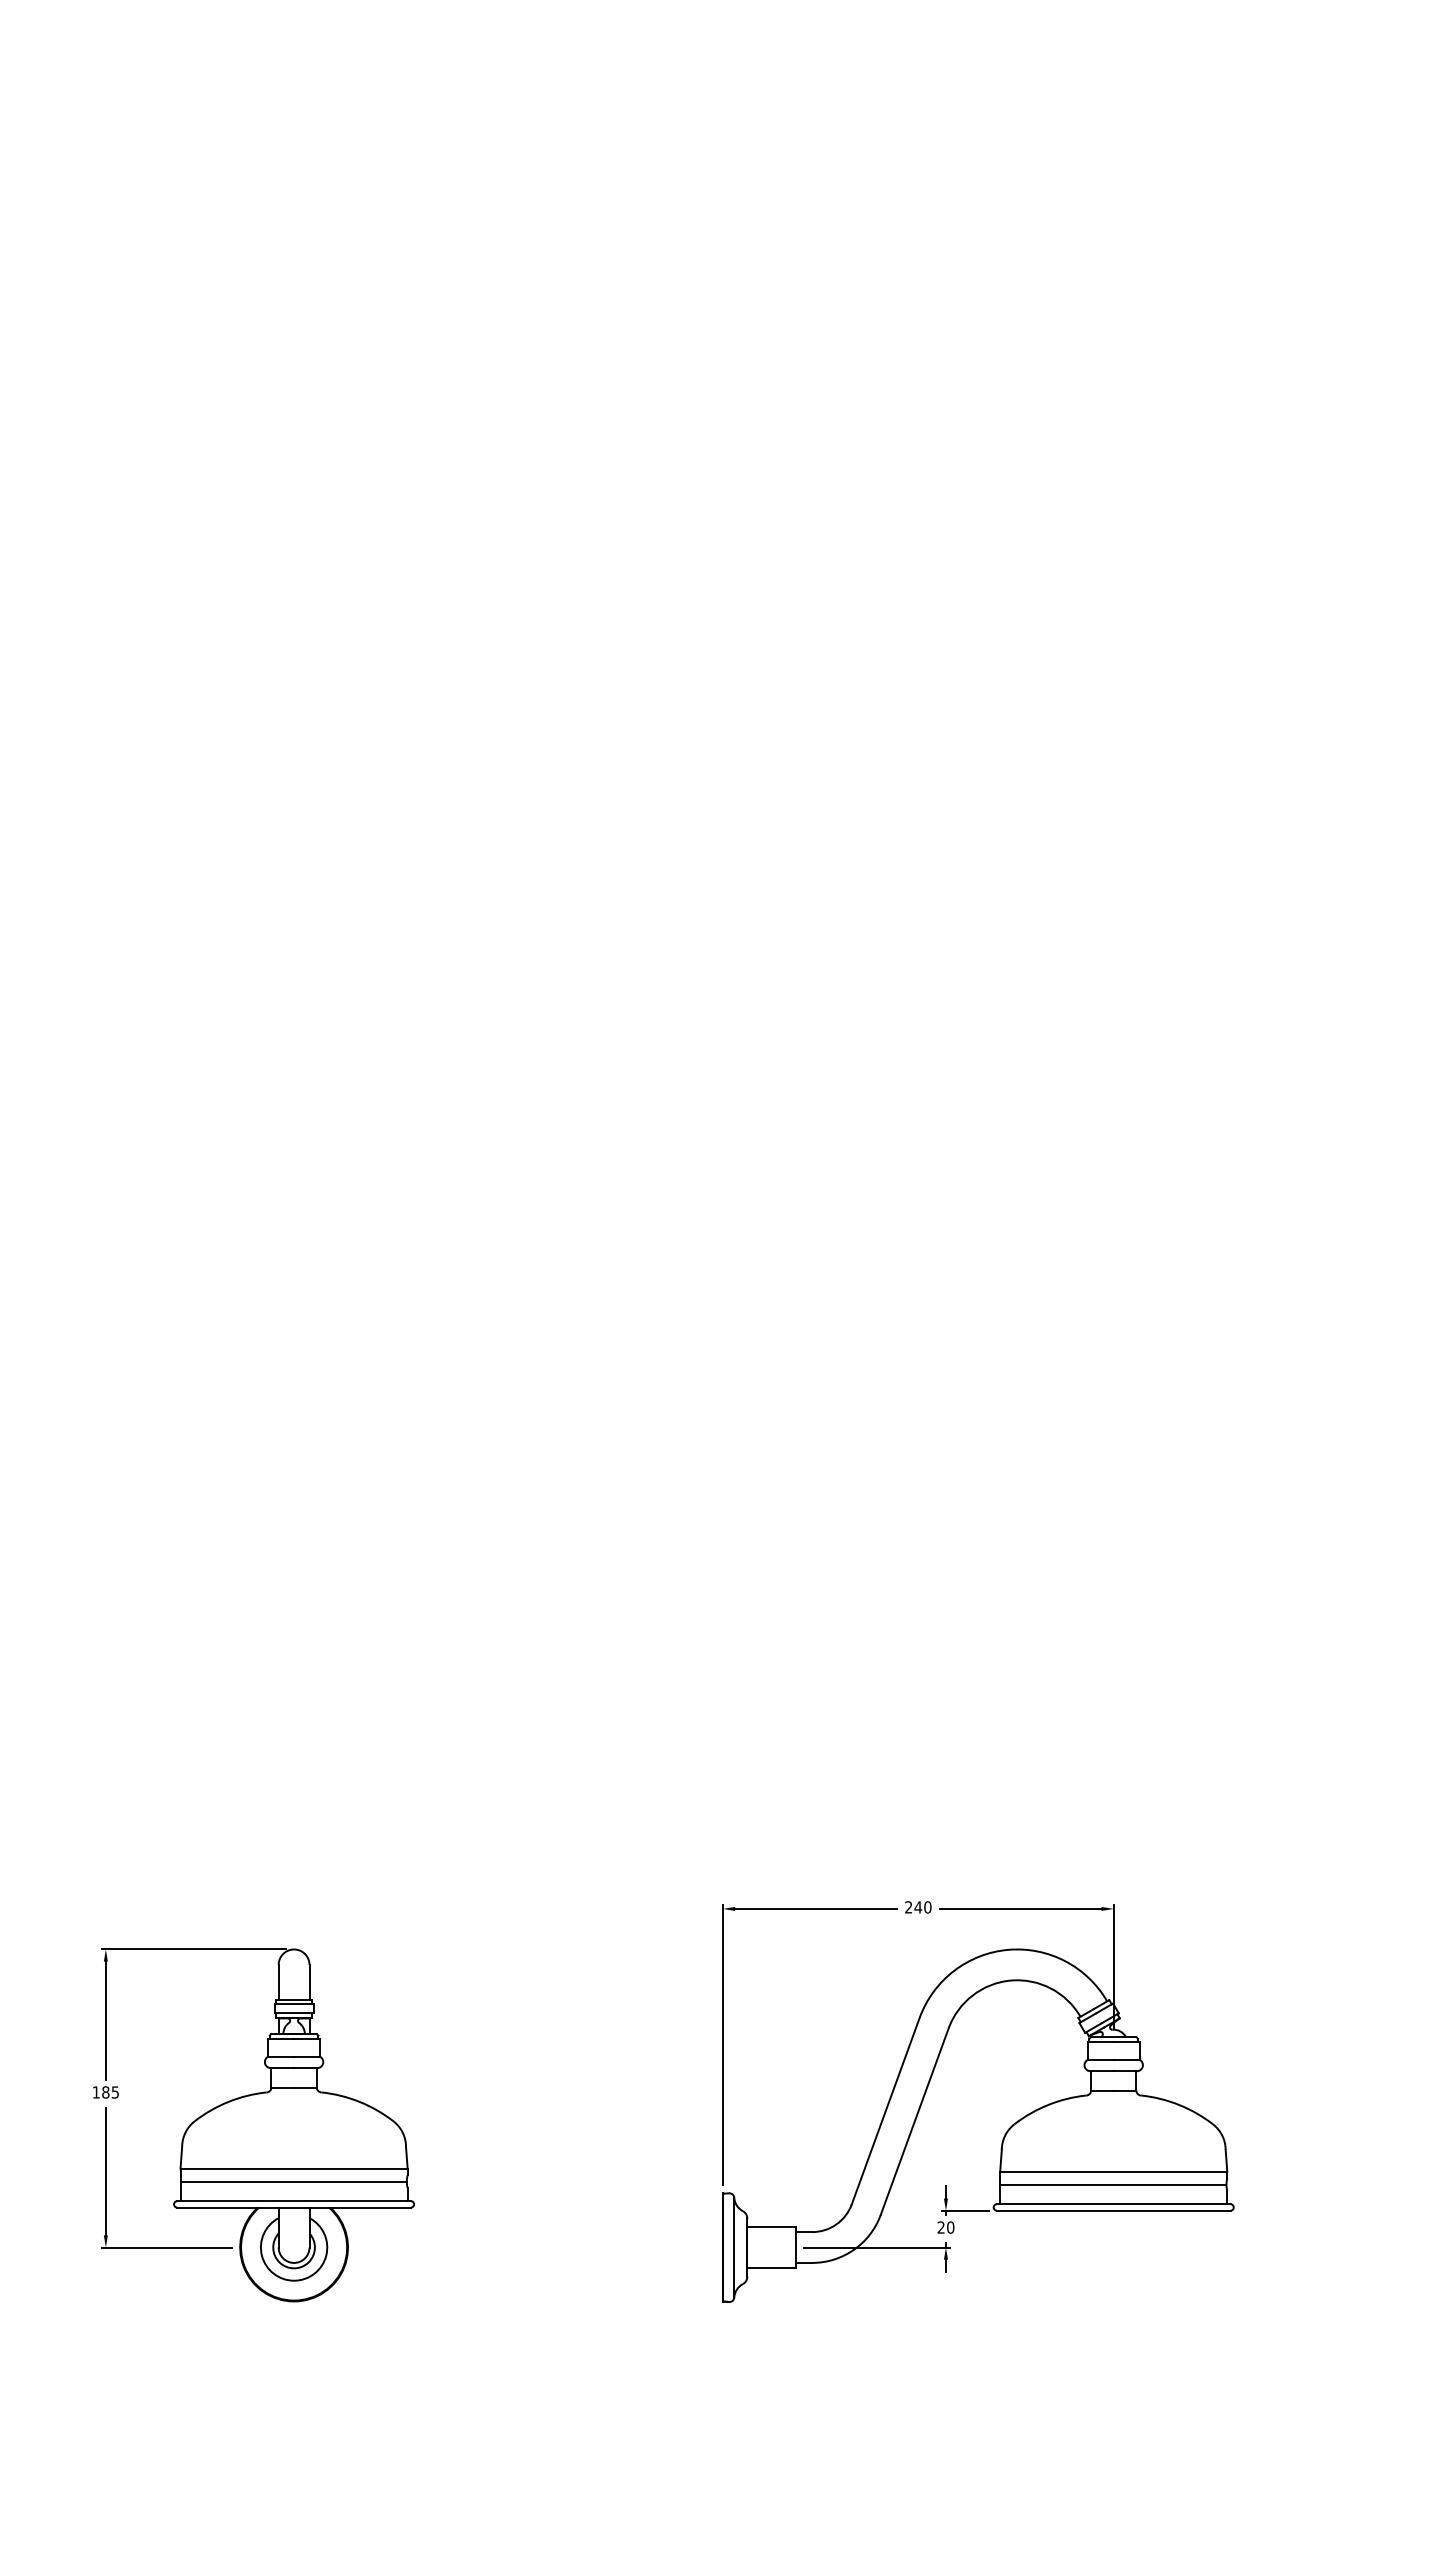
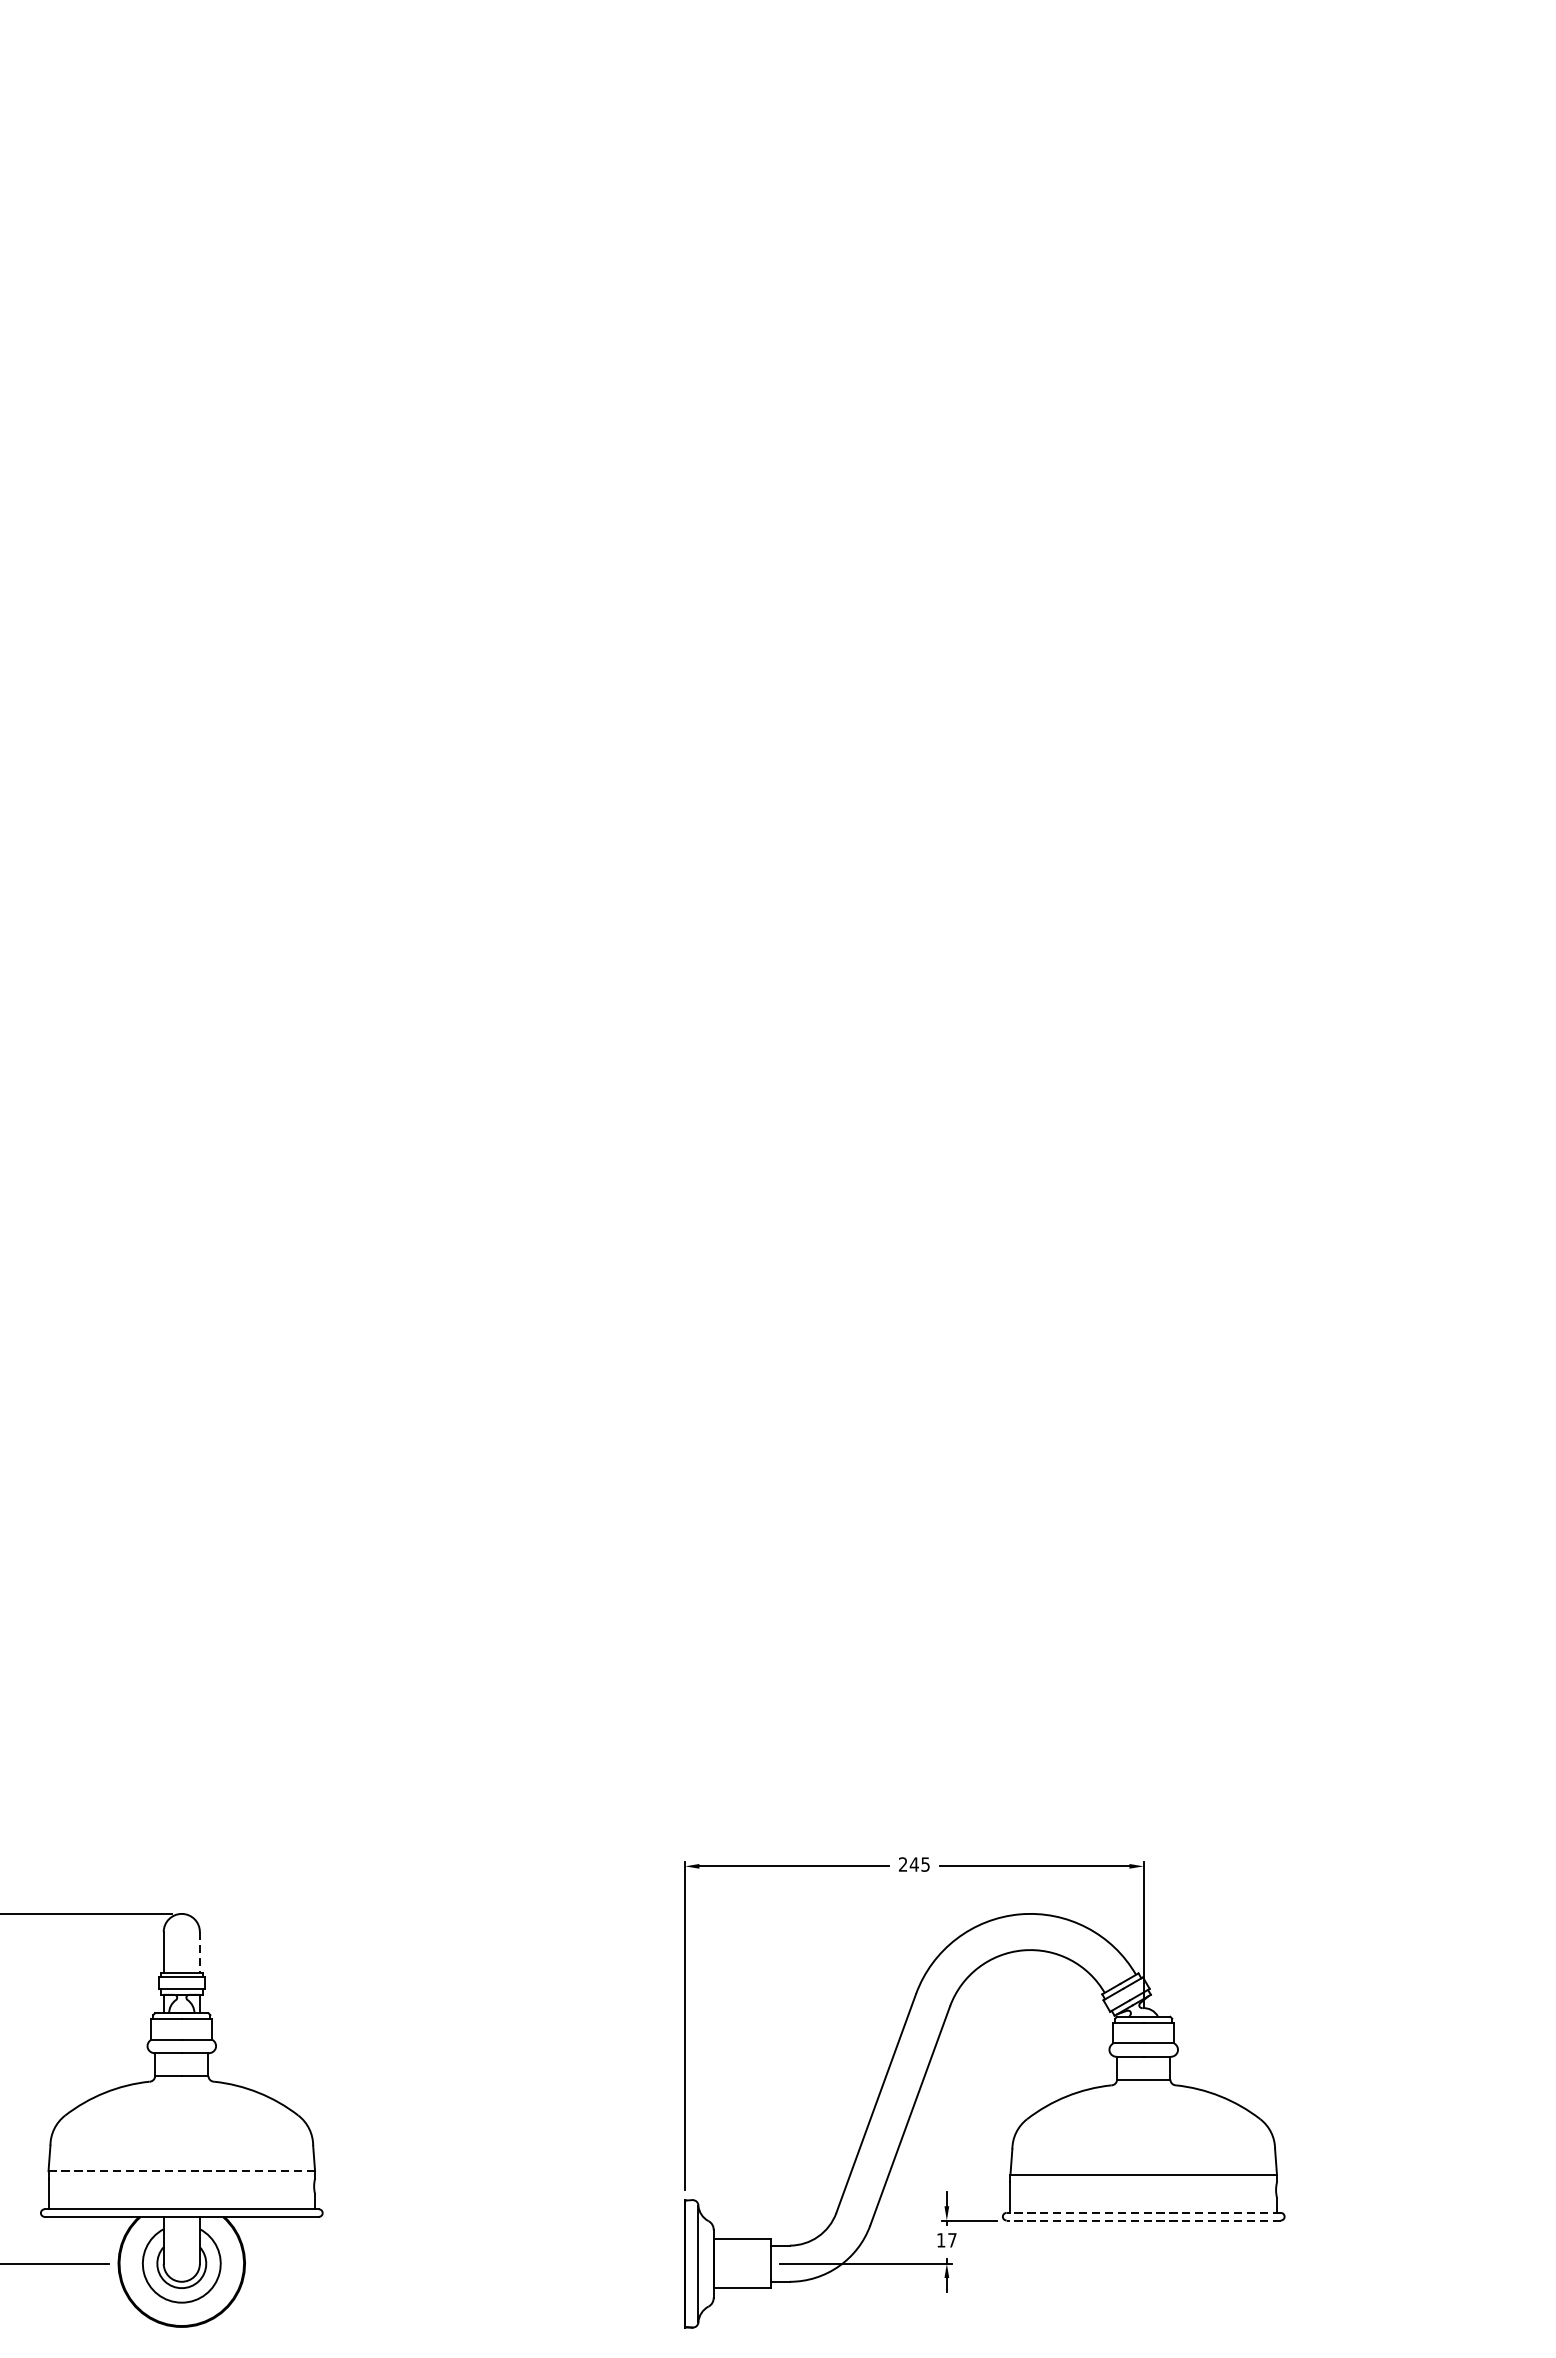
text: (927, 1907) -> (925, 1864), 240 -> 245
line: (309, 1982) -> (199, 1952), solid -> dashed
line: (294, 2168) -> (182, 2170), solid -> dashed
line: (293, 2181) -> (181, 2186), removed
line: (1113, 2184) -> (1143, 2189), removed
line: (1113, 2204) -> (1143, 2213), solid -> dashed
line: (1113, 2210) -> (1143, 2220), solid -> dashed
text: (945, 2227) -> (946, 2240), 20 -> 17

